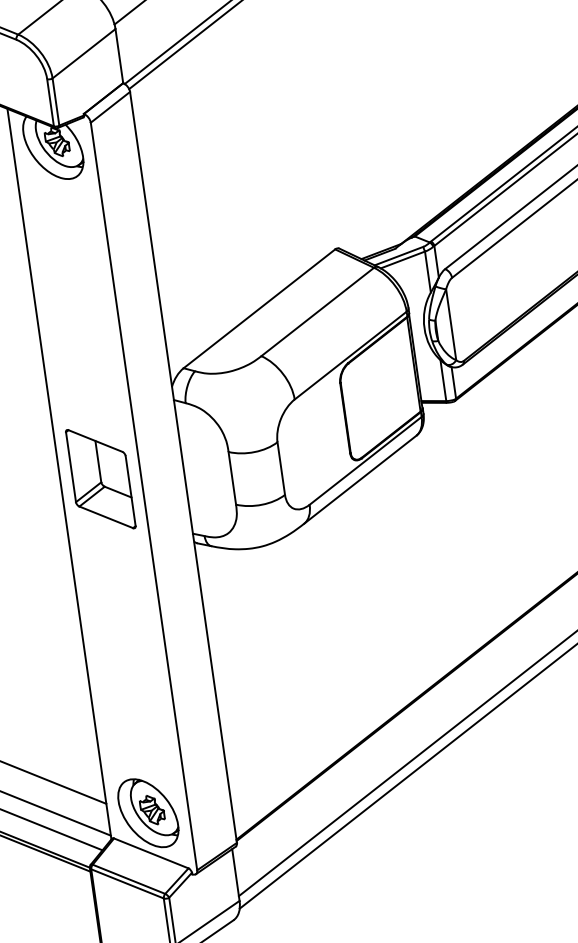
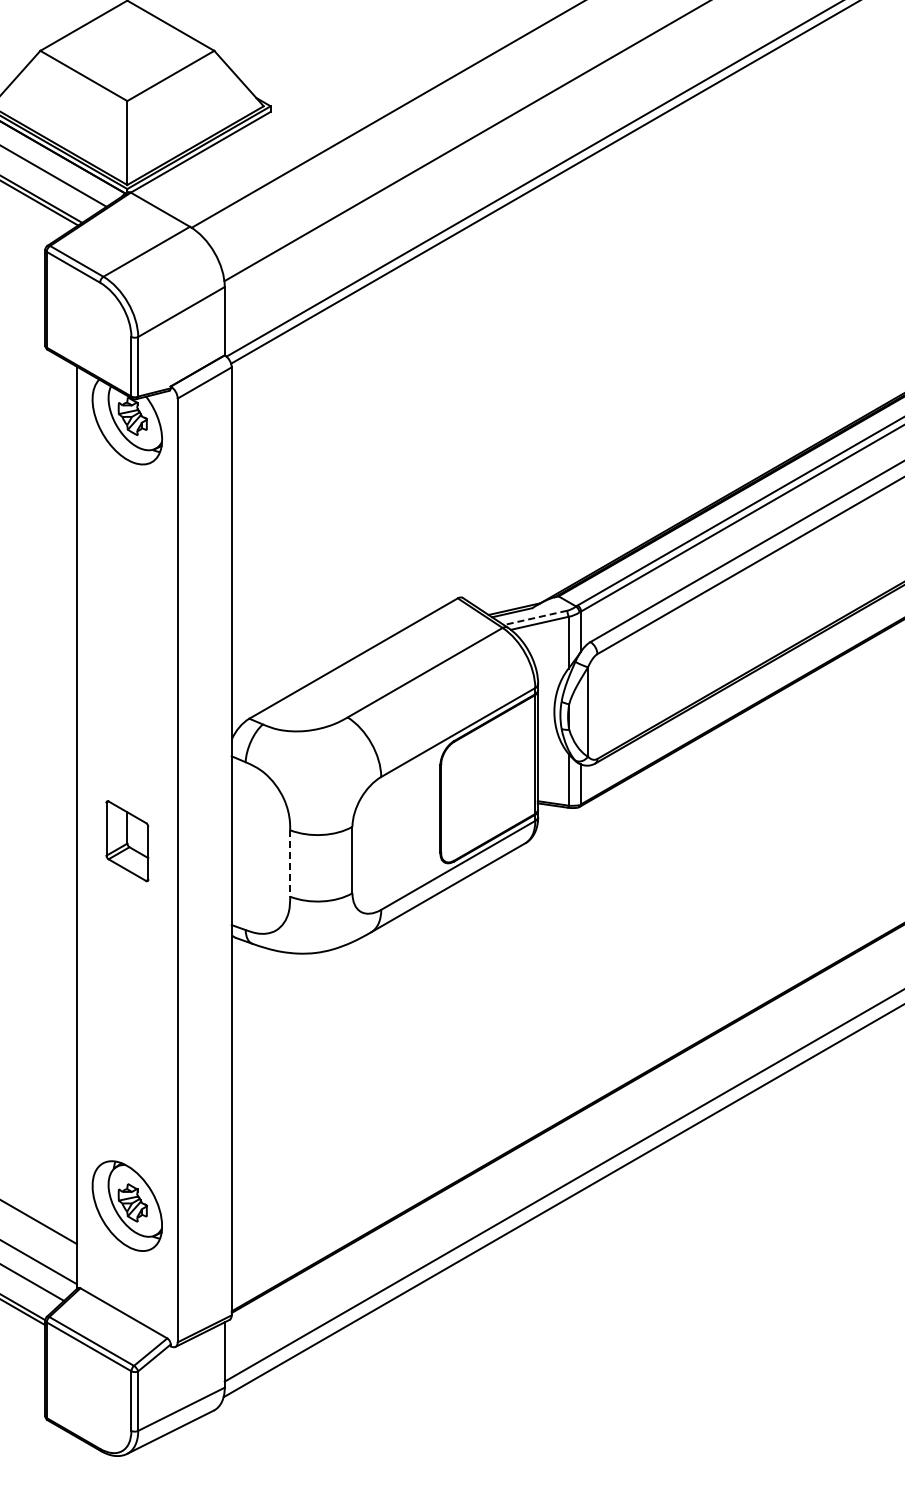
line: (399, 256) -> (535, 618), solid -> dashed
part: (100, 478) -> (127, 840), size x0.6
line: (232, 478) -> (290, 863), solid -> dashed
part: (147, 812) -> (126, 1205), moved

